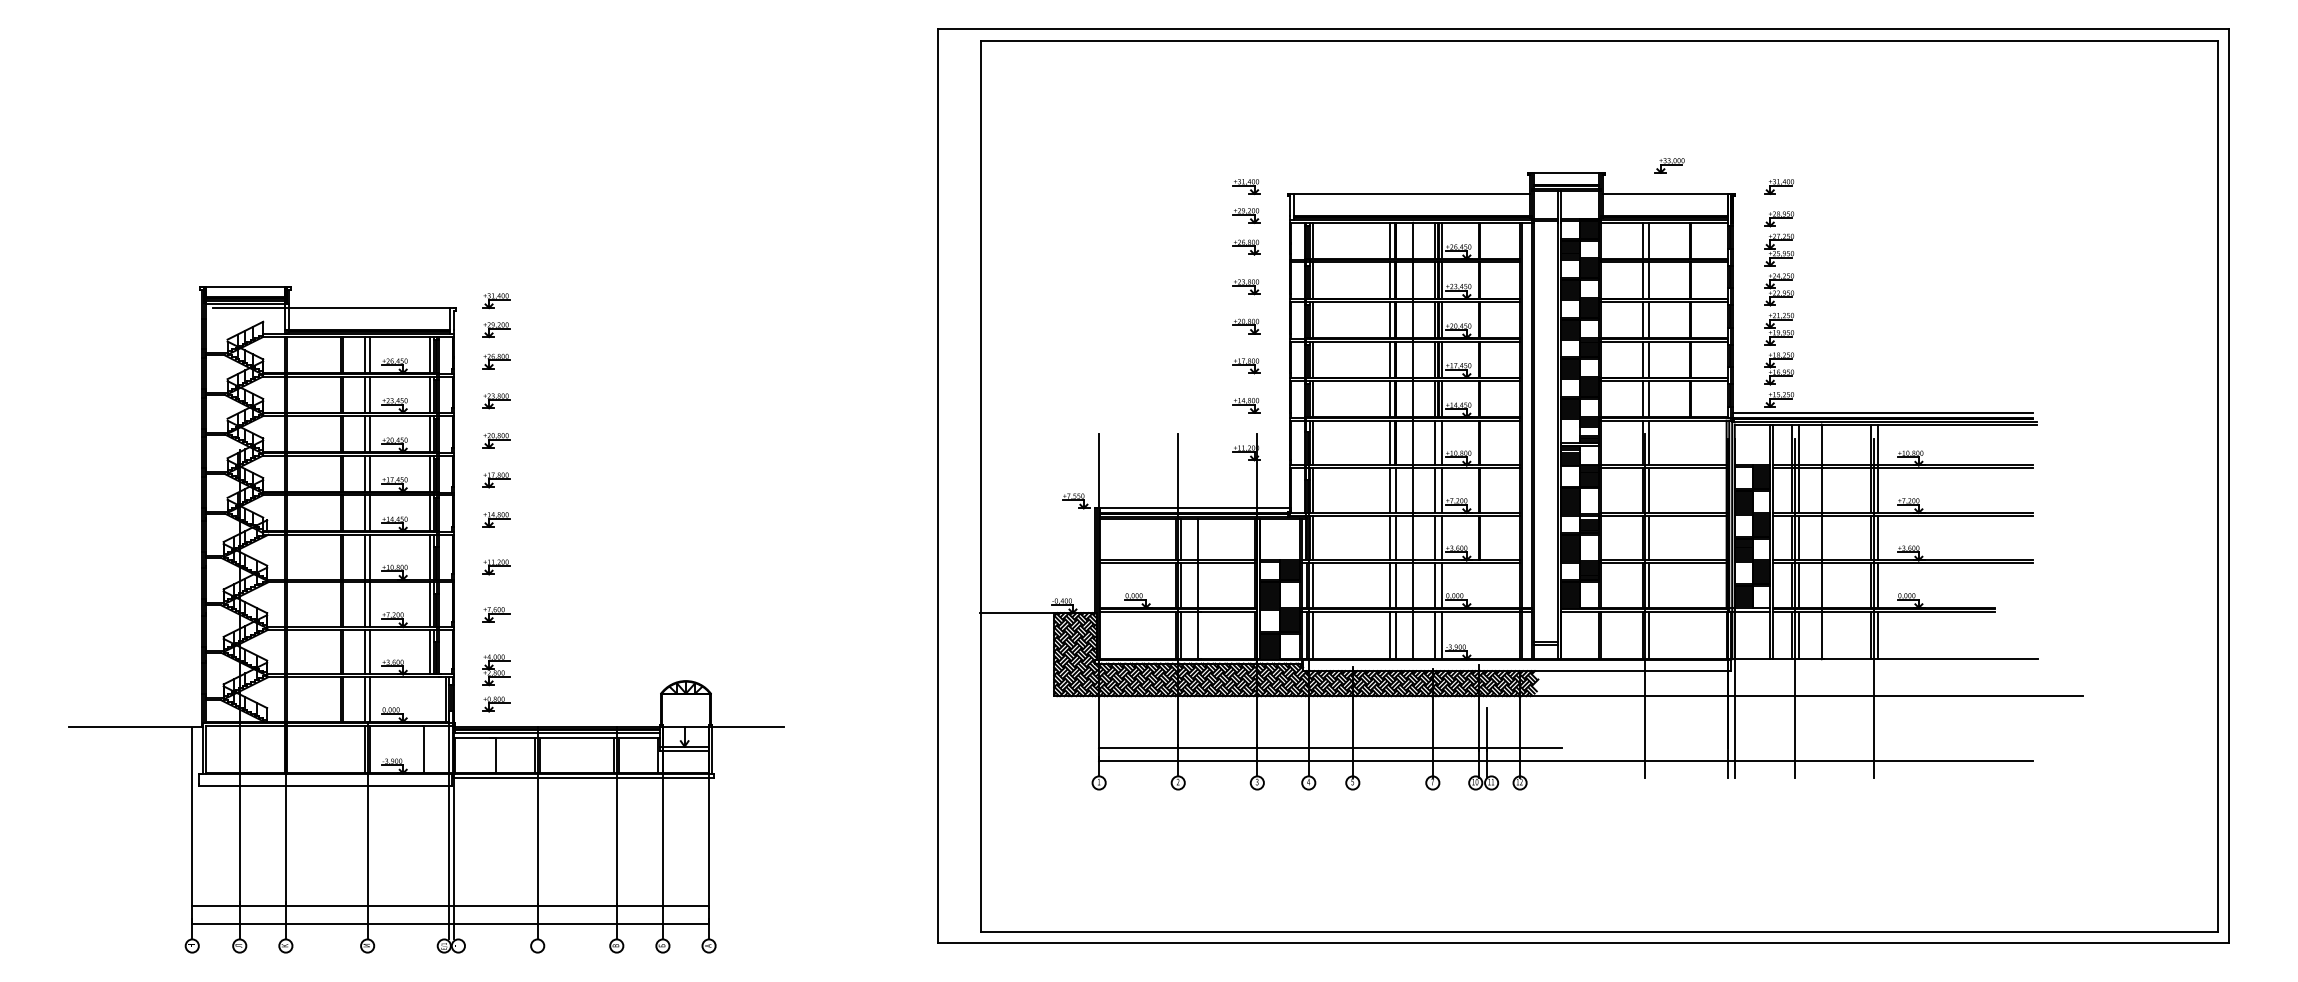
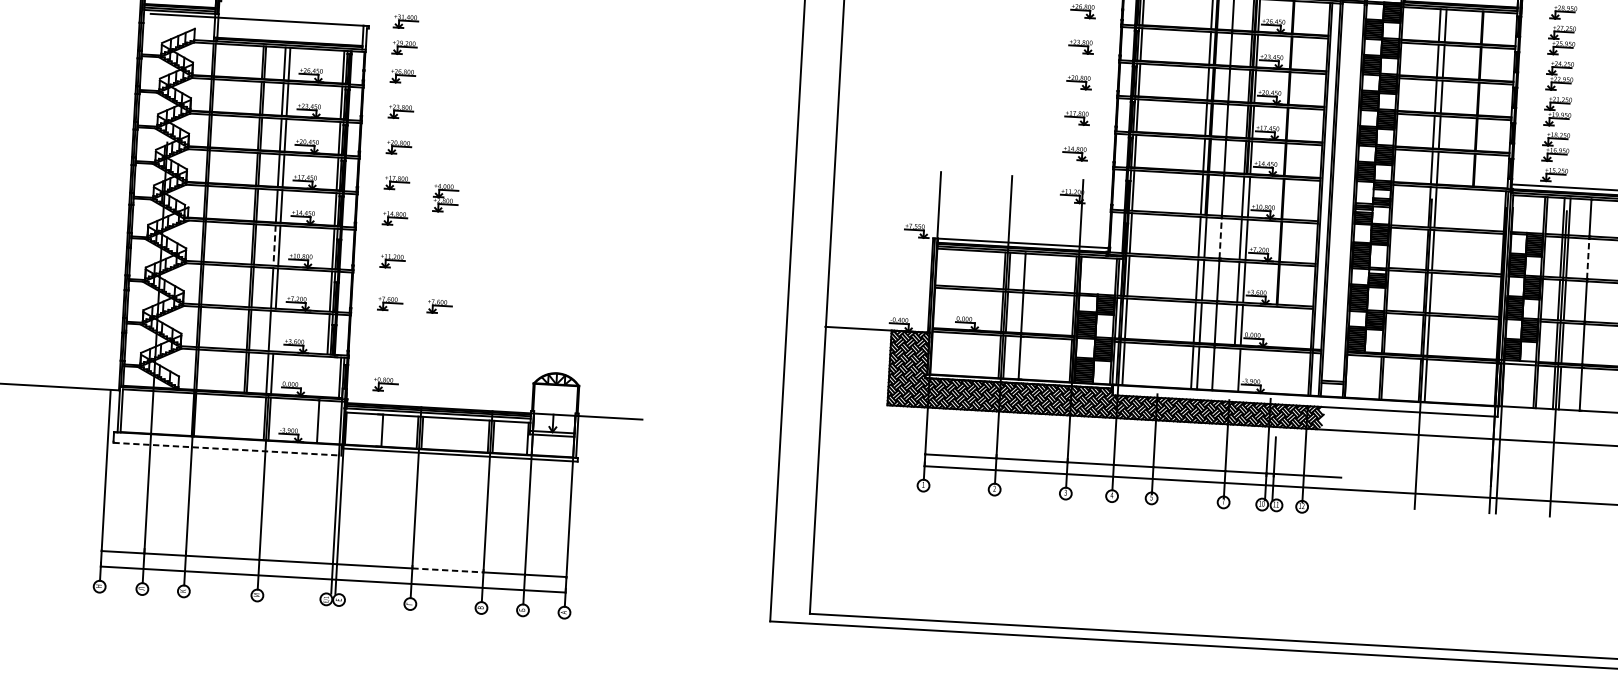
line: (1413, 489) -> (1221, 237), solid -> dashed
line: (1821, 489) -> (1587, 258), solid -> dashed
line: (364, 557) -> (274, 245), solid -> dashed
part: (551, 614) -> (439, 306), added
line: (1435, 635) -> (1233, 369), removed
line: (370, 651) -> (274, 330), removed
part: (496, 670) -> (445, 198), moved
line: (325, 785) -> (227, 449), solid -> dashed
line: (577, 906) -> (448, 570), solid -> dashed

